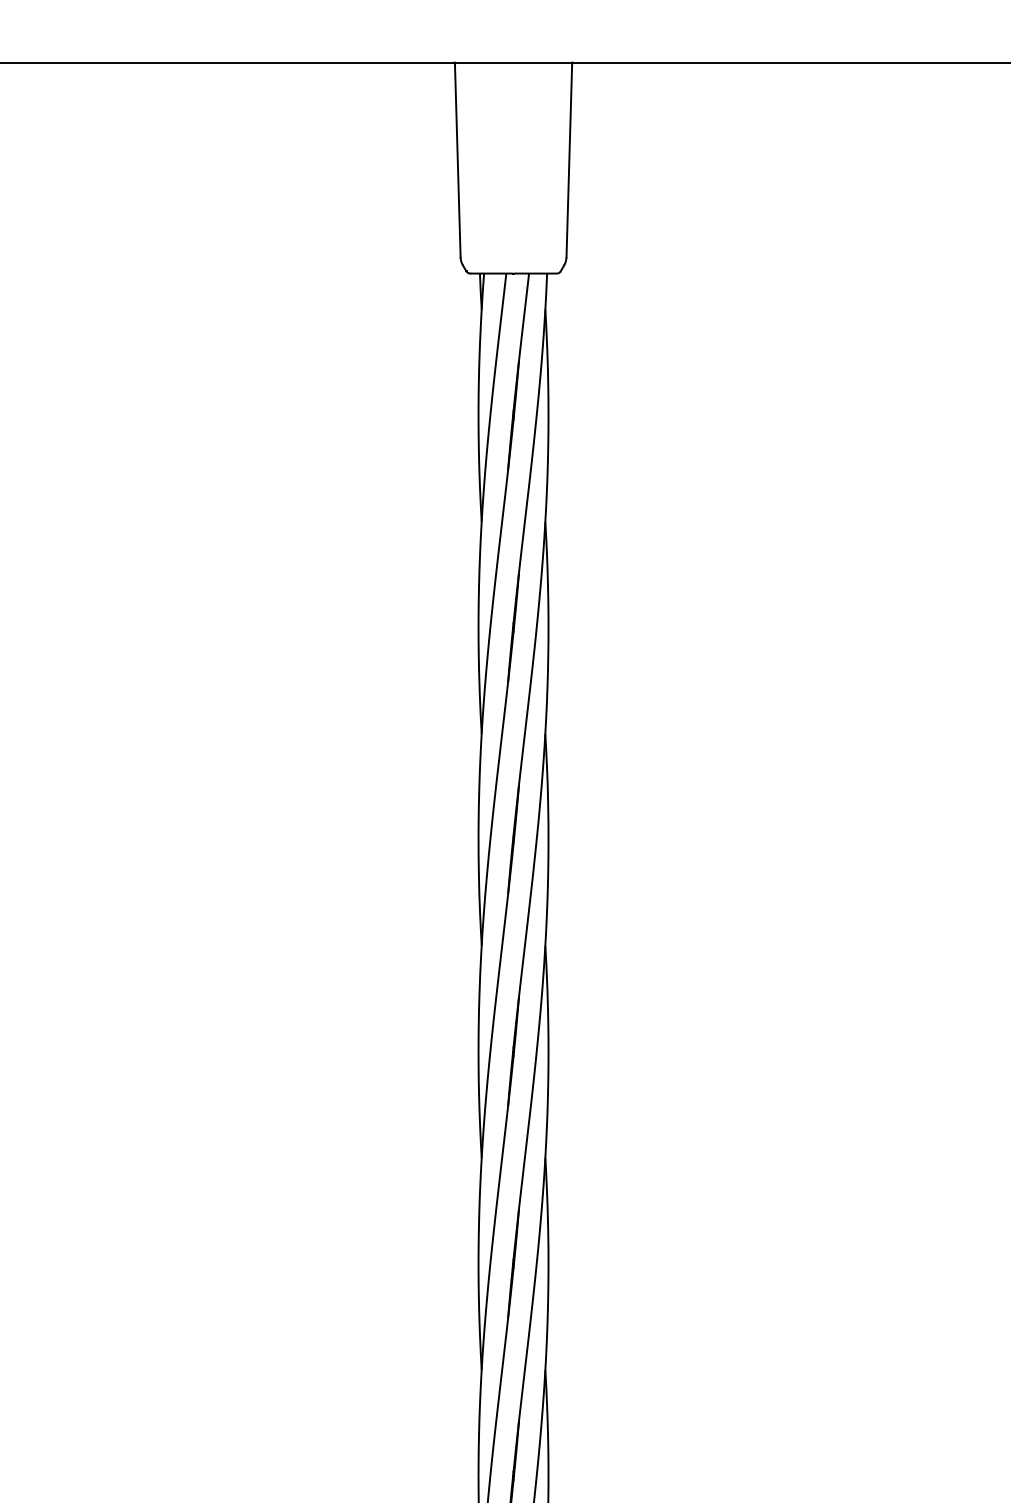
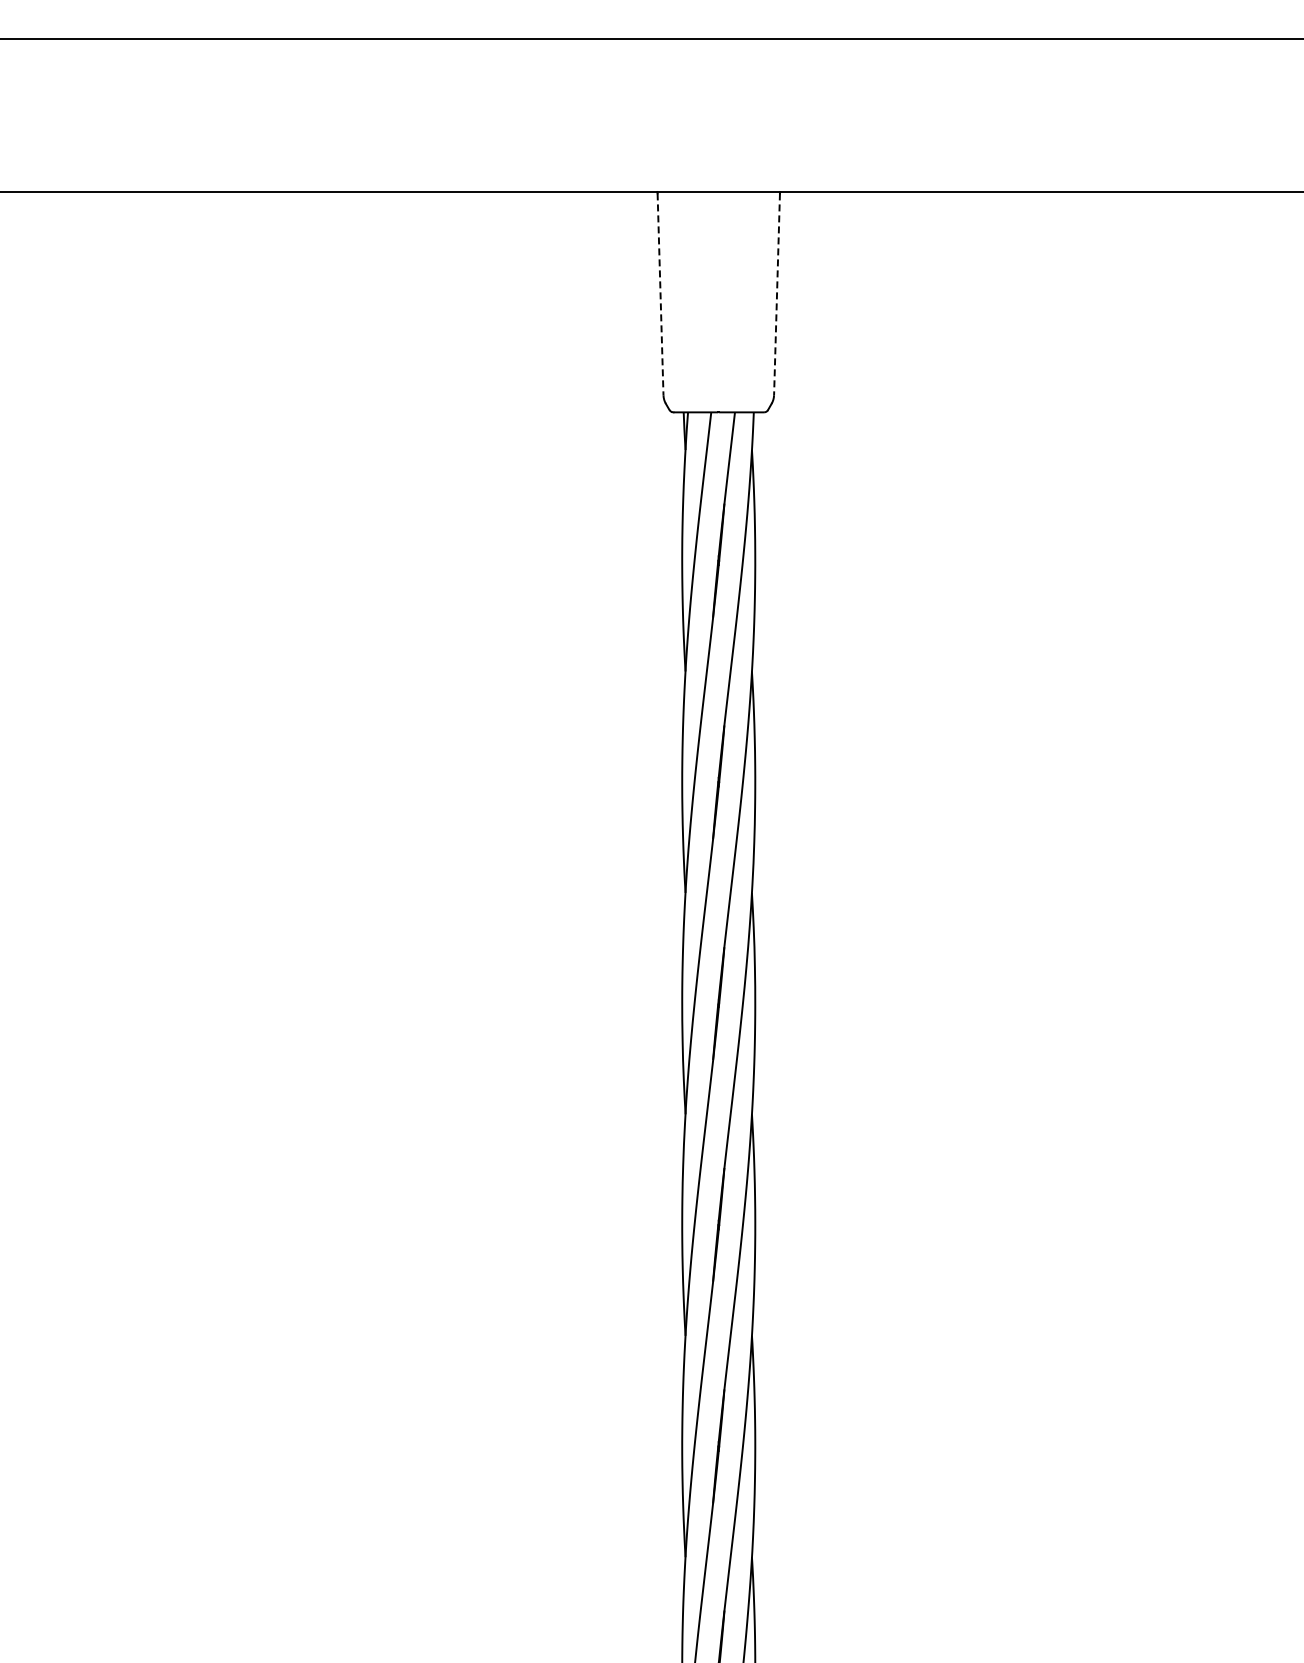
line: (457, 160) -> (660, 294), solid -> dashed
line: (569, 160) -> (777, 294), solid -> dashed

